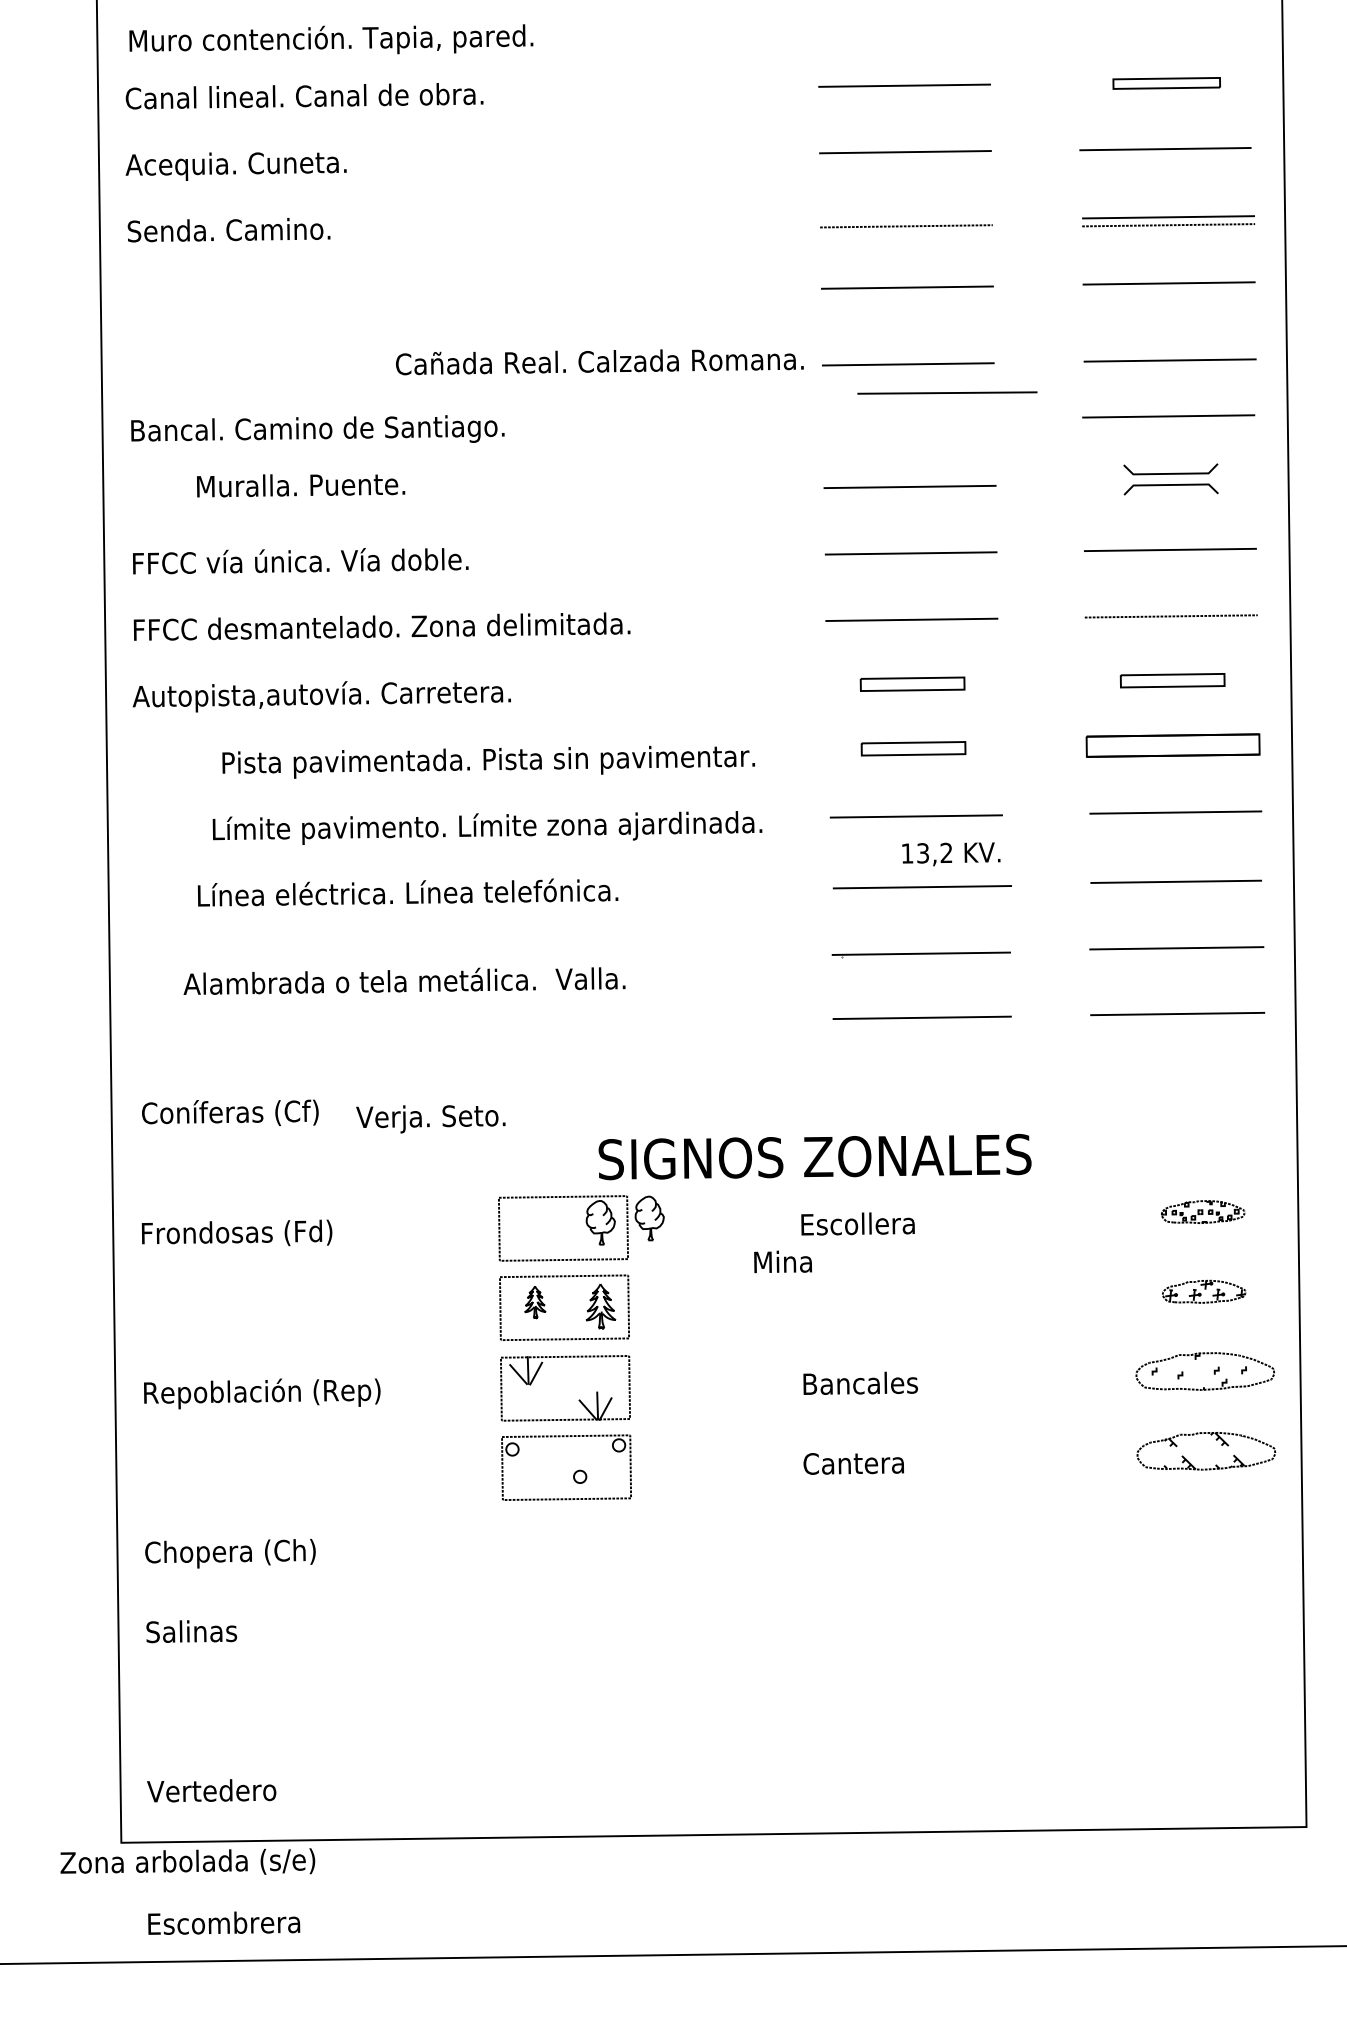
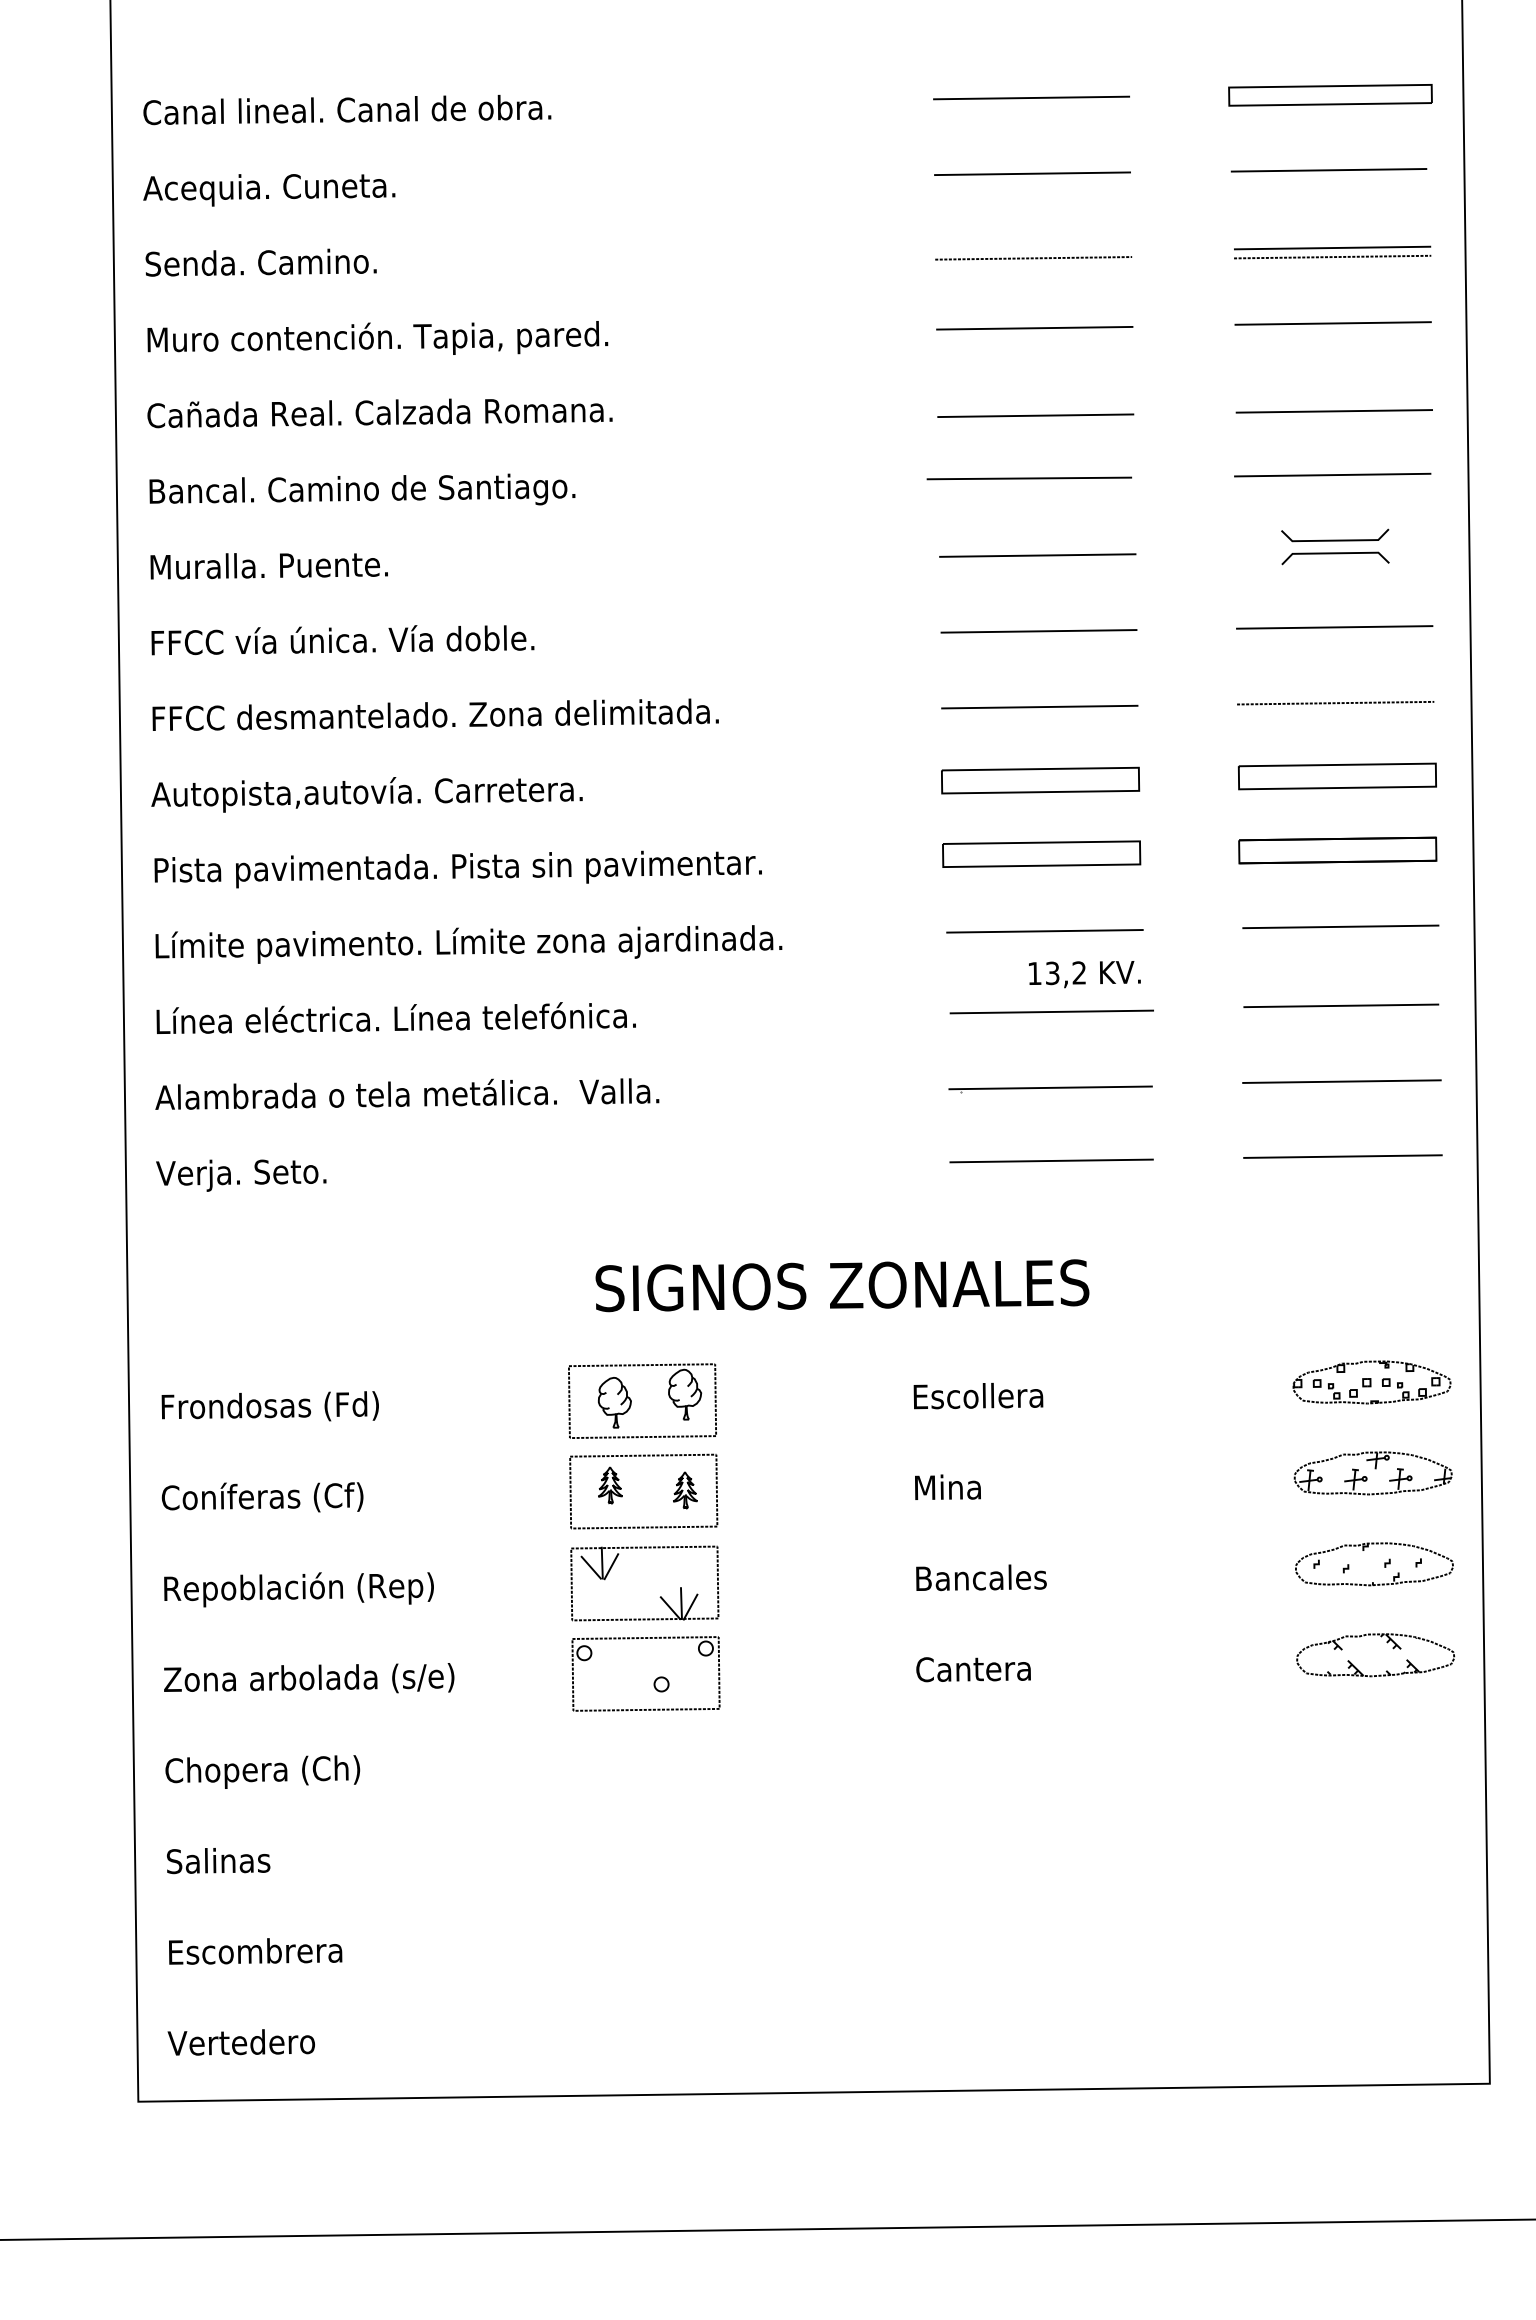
text: (331, 38) -> (377, 337), moved
part: (1166, 83) -> (1330, 95), size x1.67
text: (599, 362) -> (379, 413), moved
line: (947, 393) -> (1029, 478), moved
text: (300, 486) -> (268, 566), moved
part: (1172, 680) -> (1336, 776), size x1.67
part: (912, 684) -> (1040, 780), size x1.67
part: (913, 748) -> (1041, 853), size x1.67
text: (488, 762) -> (457, 869), moved
text: (487, 828) -> (468, 944), moved
text: (407, 892) -> (395, 1017), moved
text: (404, 980) -> (407, 1093), moved
text: (230, 1113) -> (262, 1497), moved
text: (431, 1119) -> (241, 1175), moved
text: (815, 1156) -> (842, 1285), moved
part: (1202, 1212) -> (1371, 1382), size x1.67
part: (649, 1218) -> (614, 1402), moved
text: (782, 1261) -> (947, 1486), moved
part: (1203, 1291) -> (1372, 1473), size x1.67
part: (601, 1306) -> (685, 1490), size x0.71
text: (188, 1861) -> (309, 1678), moved
text: (224, 1923) -> (255, 1951), moved

